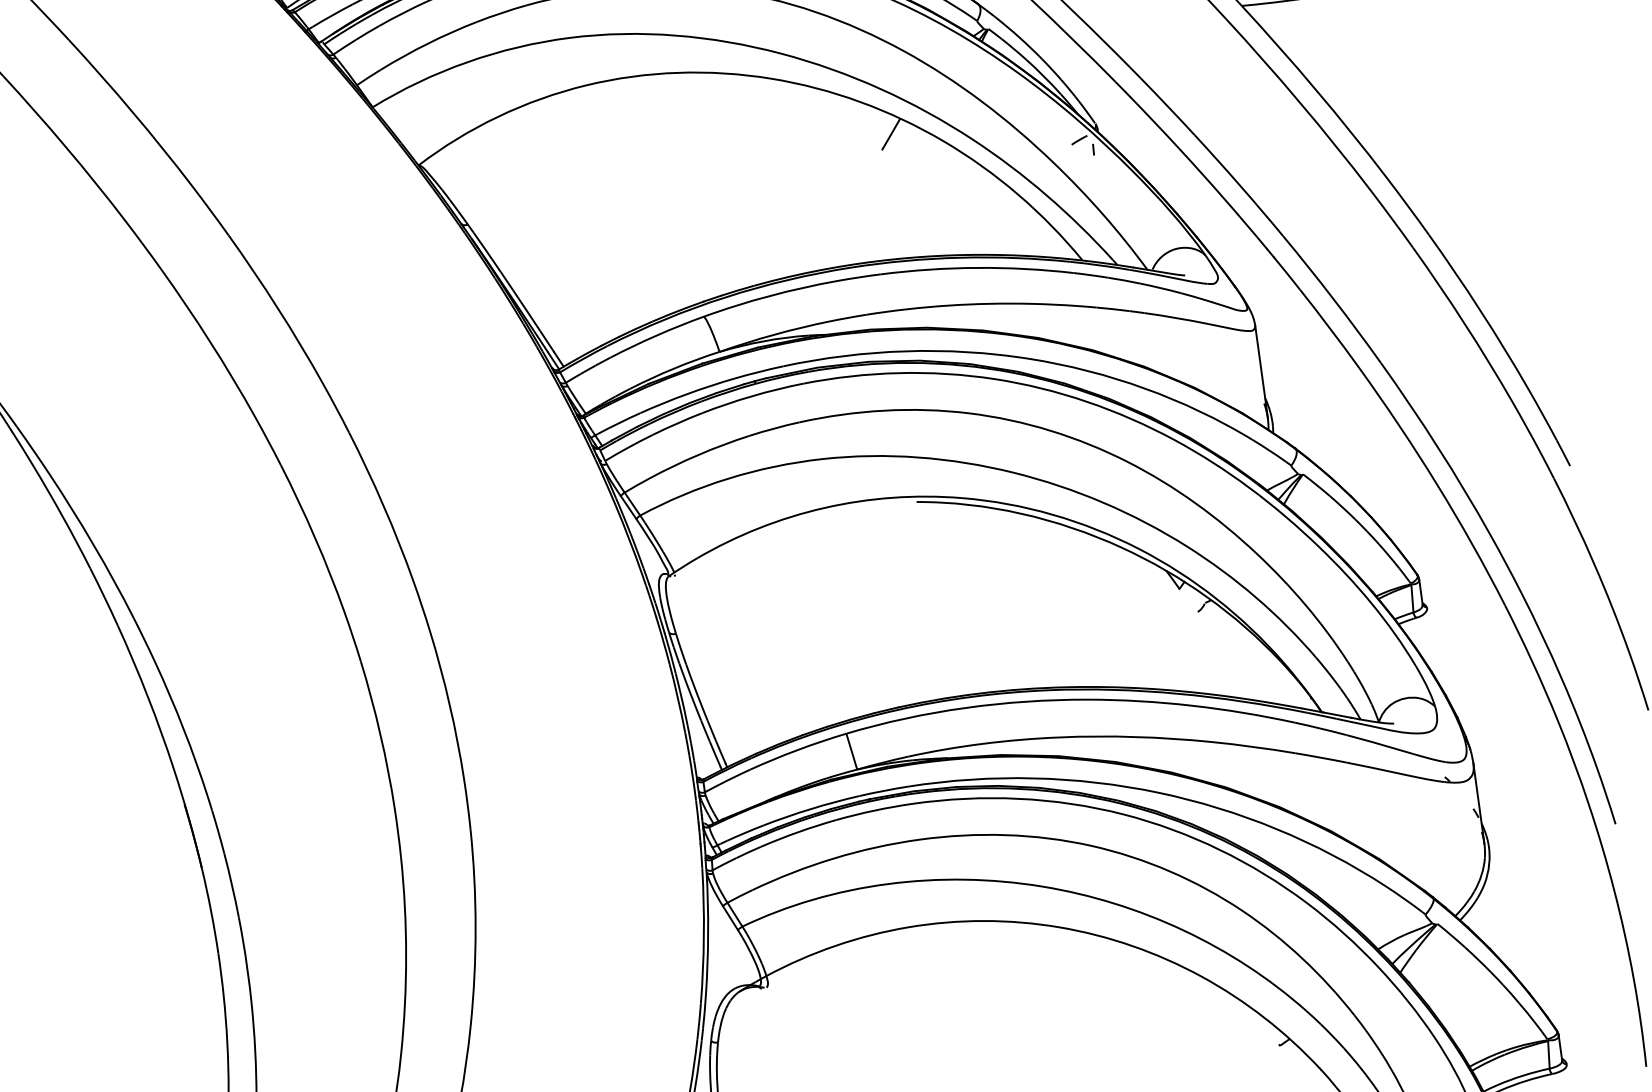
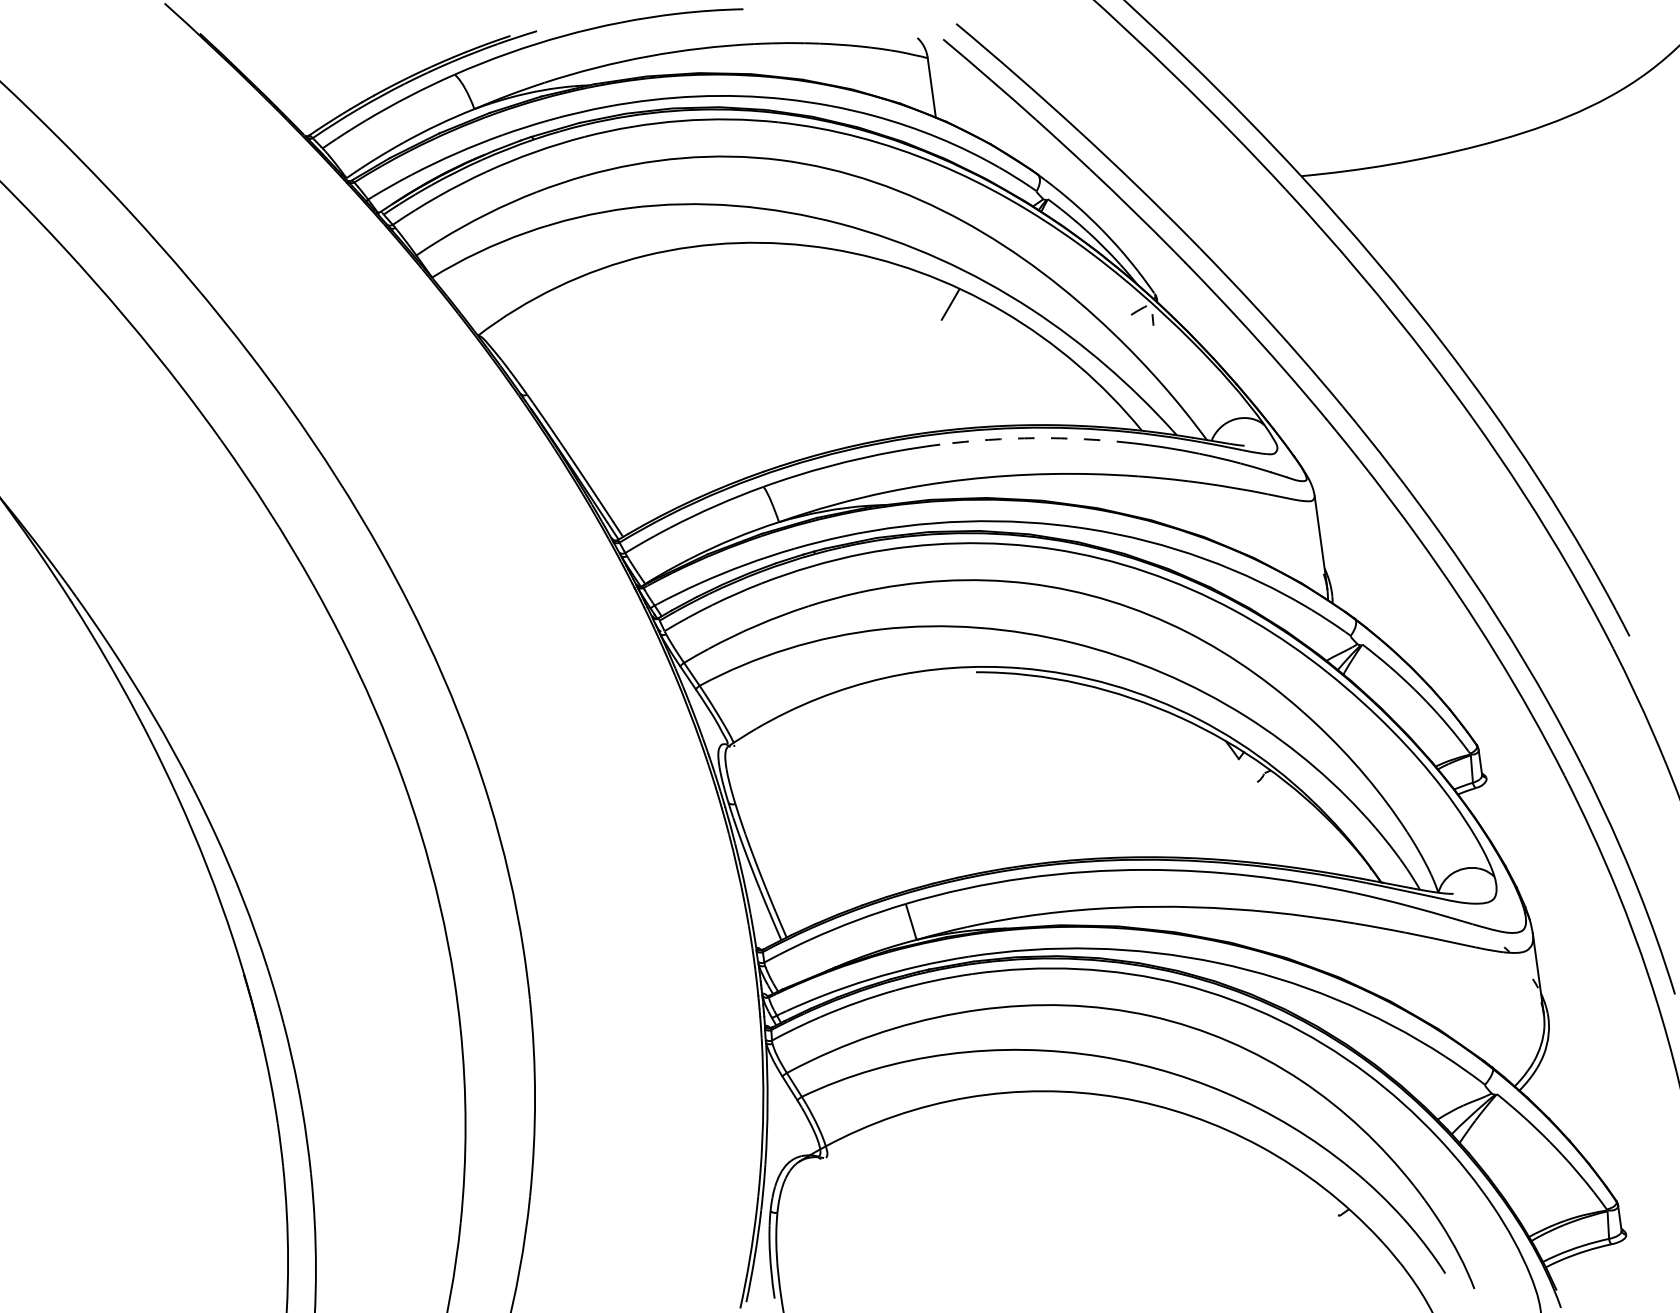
arc: (977, 268) -> (1036, 438), solid -> dashed

